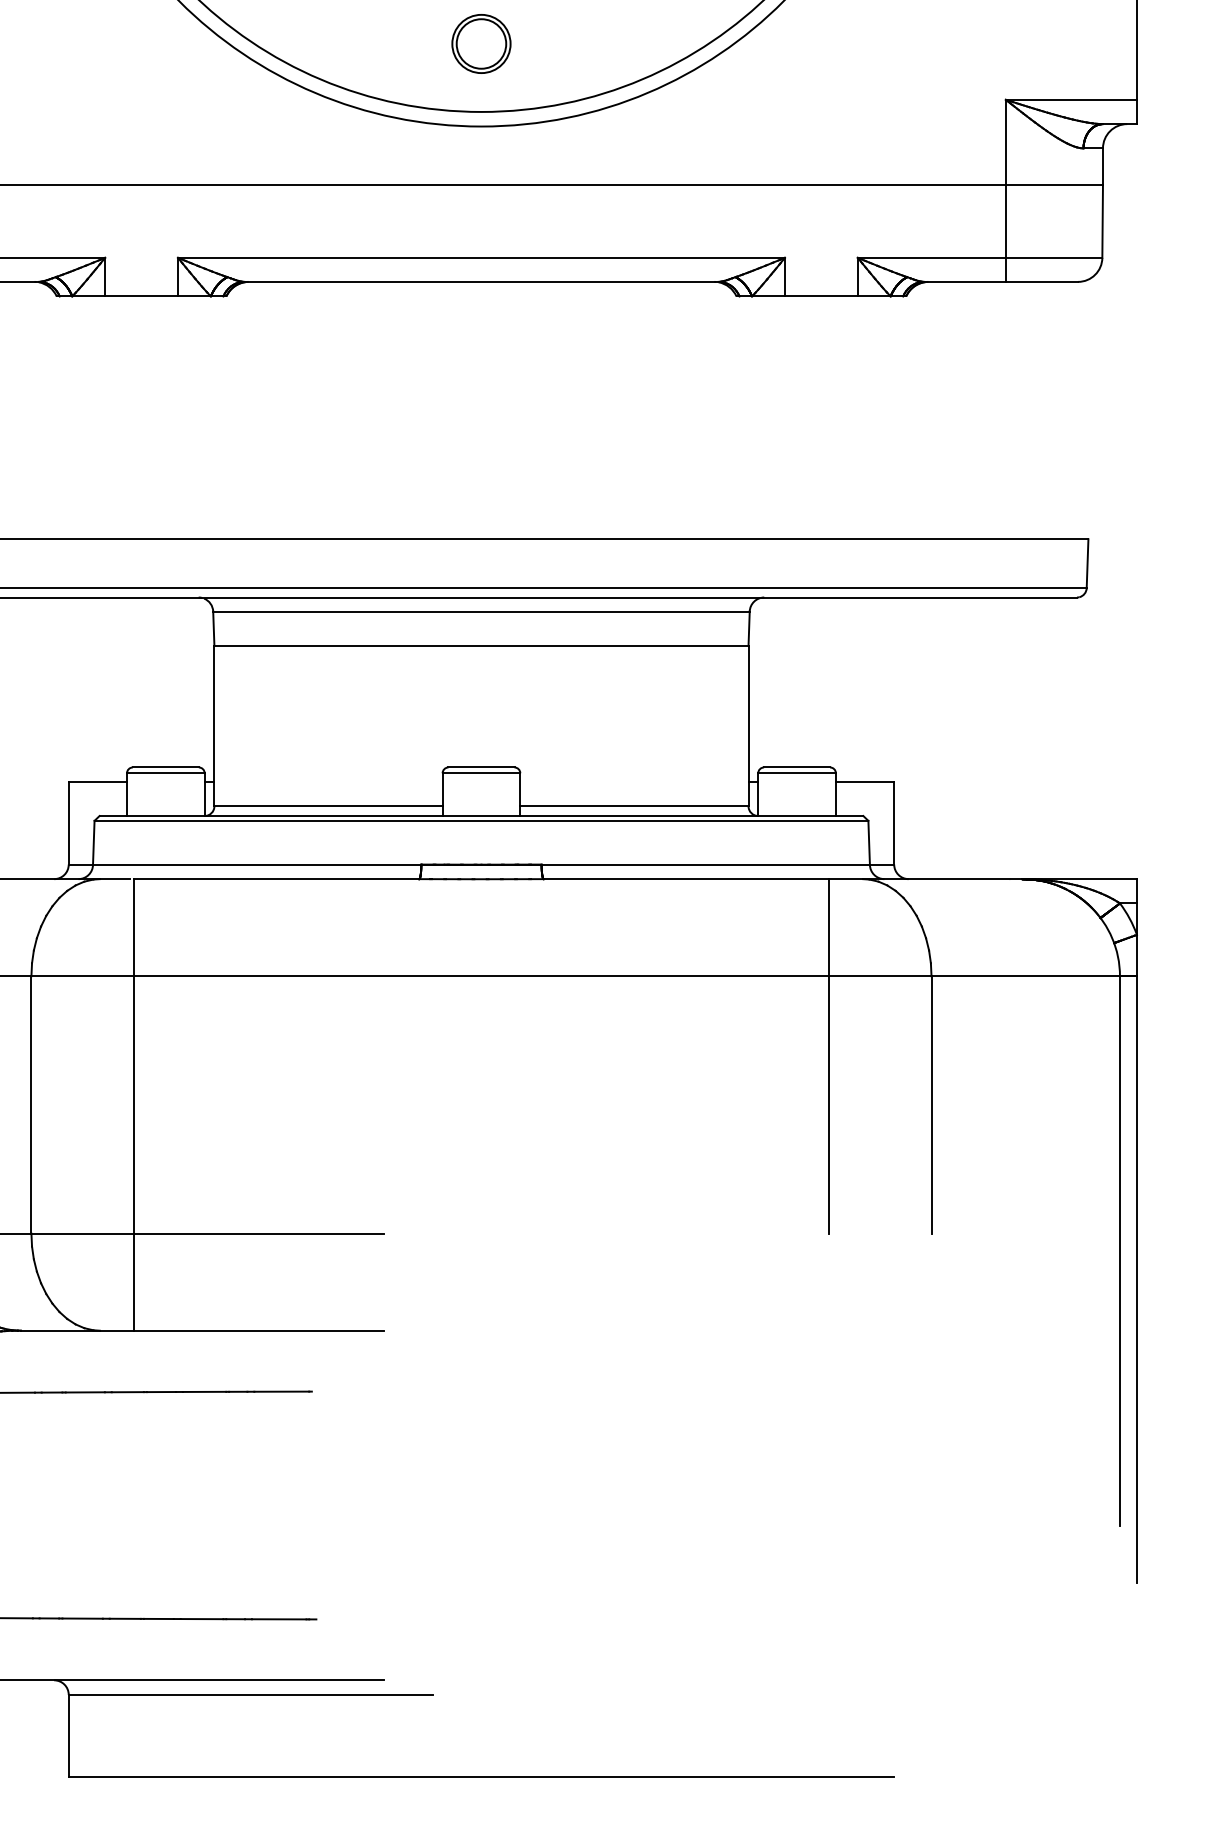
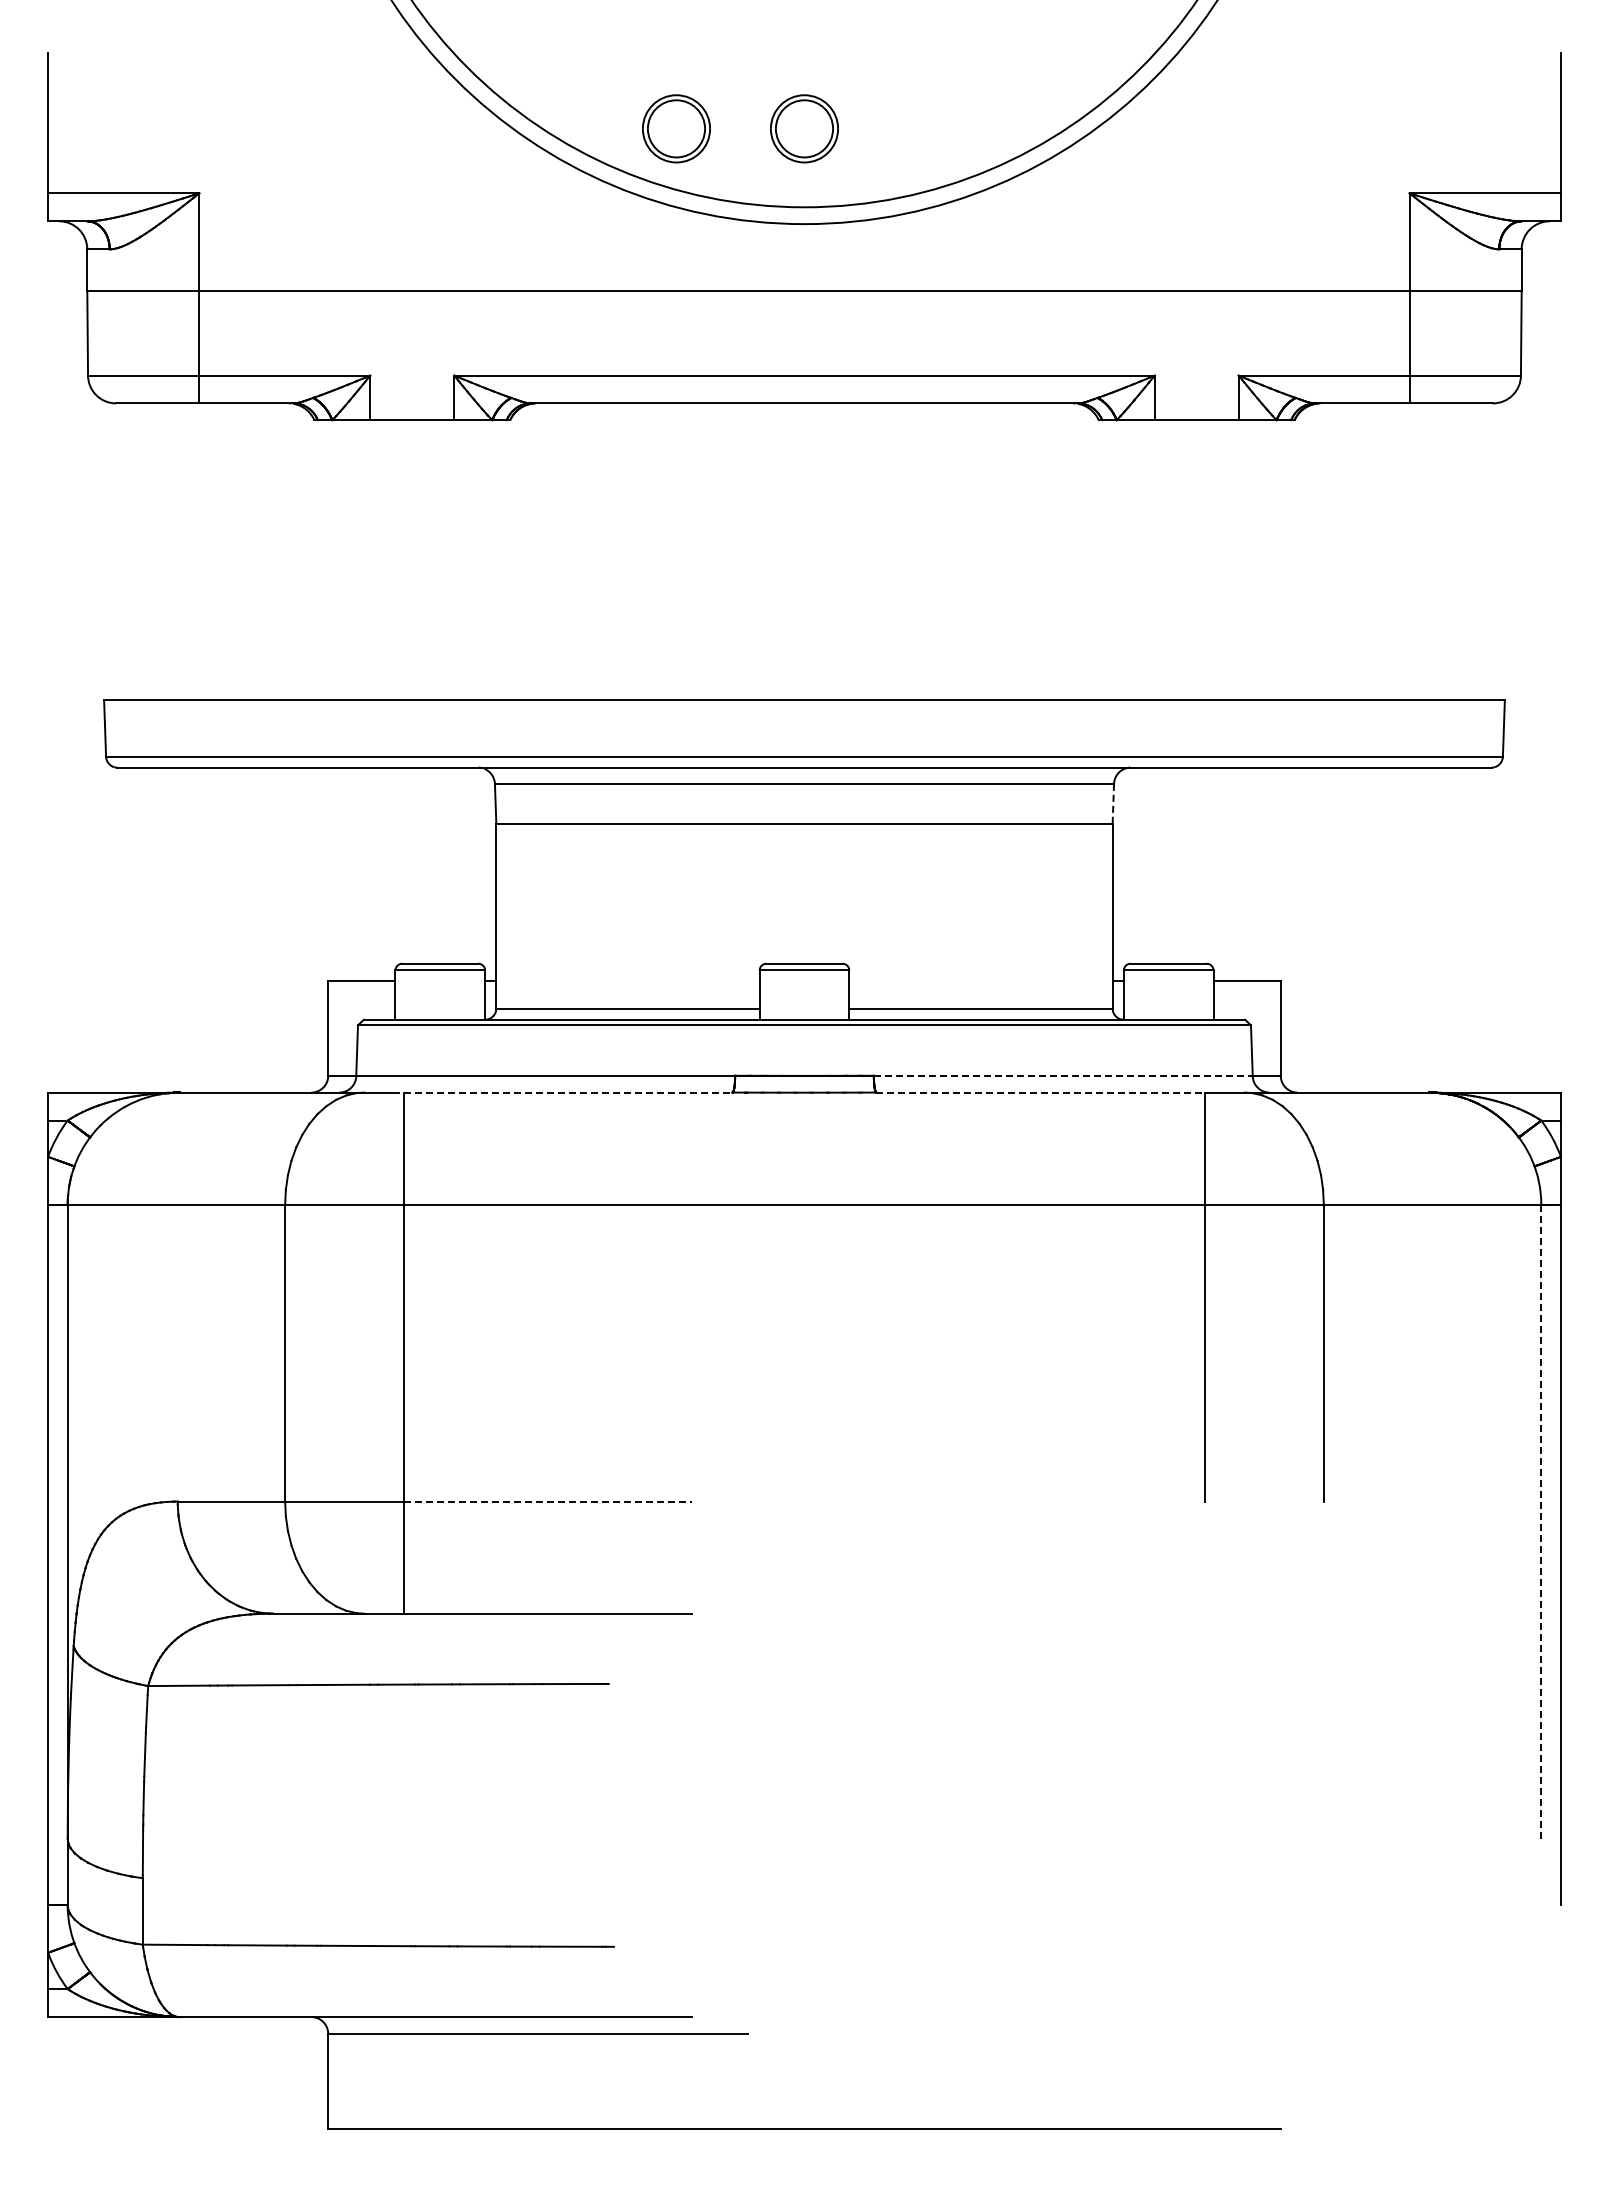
part: (370, 43) -> (676, 128), added
line: (749, 628) -> (1113, 803), solid -> dashed
line: (705, 864) -> (1063, 1075), solid -> dashed
line: (276, 879) -> (568, 1092), solid -> dashed
line: (686, 879) -> (1041, 1092), solid -> dashed
line: (259, 1233) -> (548, 1501), solid -> dashed
line: (1120, 1250) -> (1541, 1521), solid -> dashed

